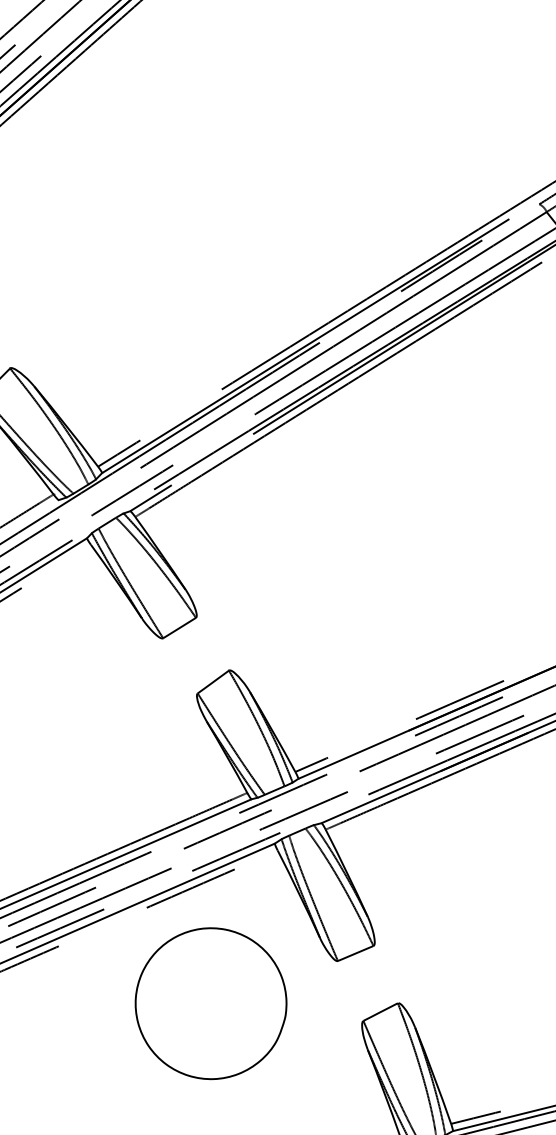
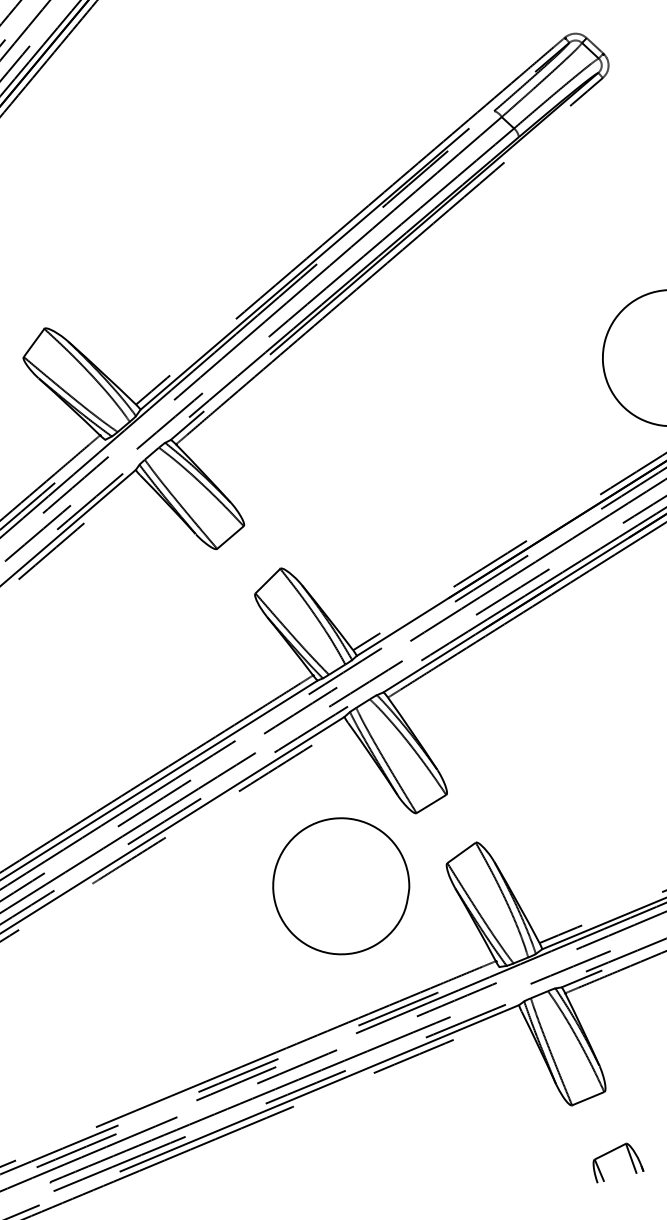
part: (211, 1003) -> (341, 886), moved

